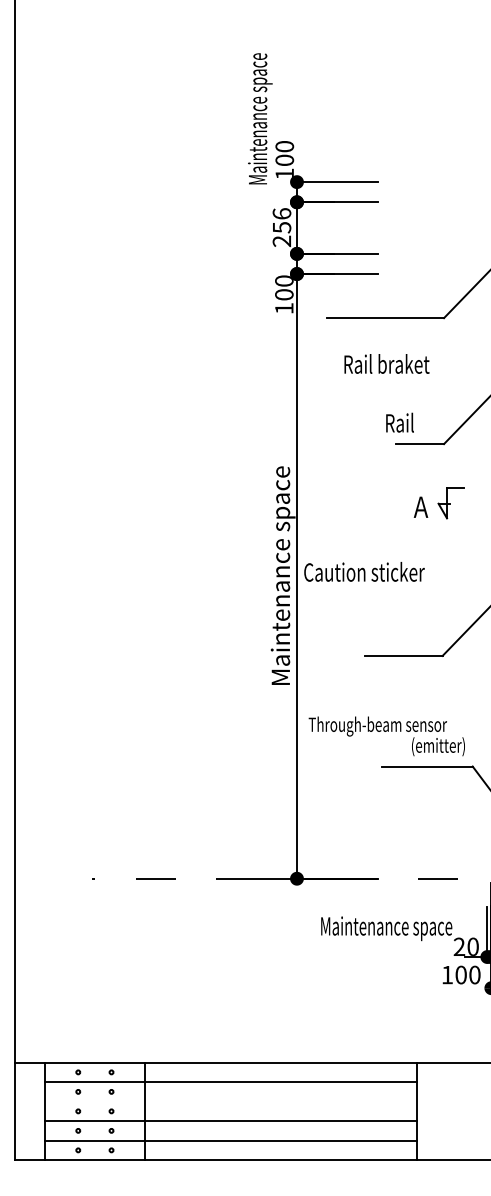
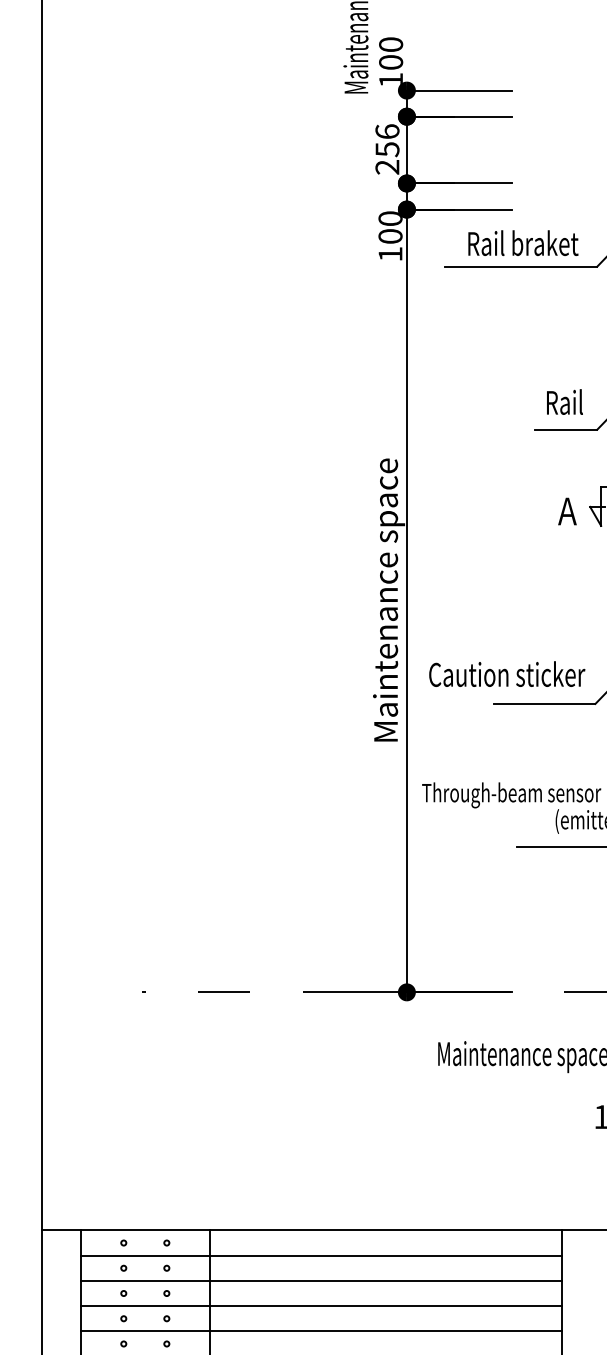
text: (386, 363) -> (522, 242), moved
text: (399, 422) -> (564, 401), moved
text: (364, 571) -> (507, 673), moved
line: (230, 1101) -> (320, 1280), added

